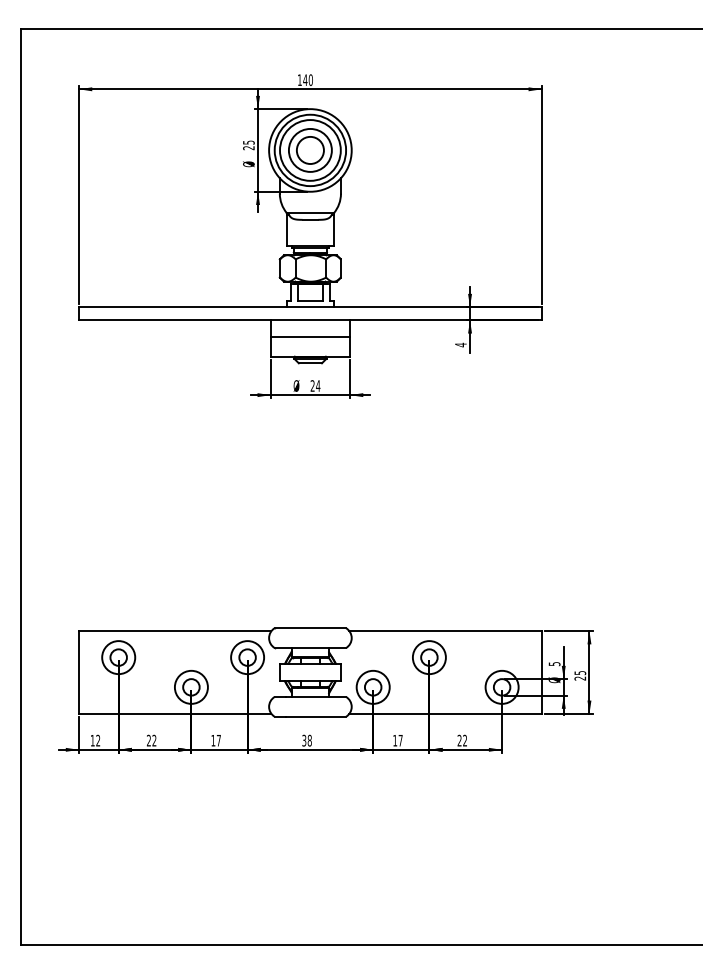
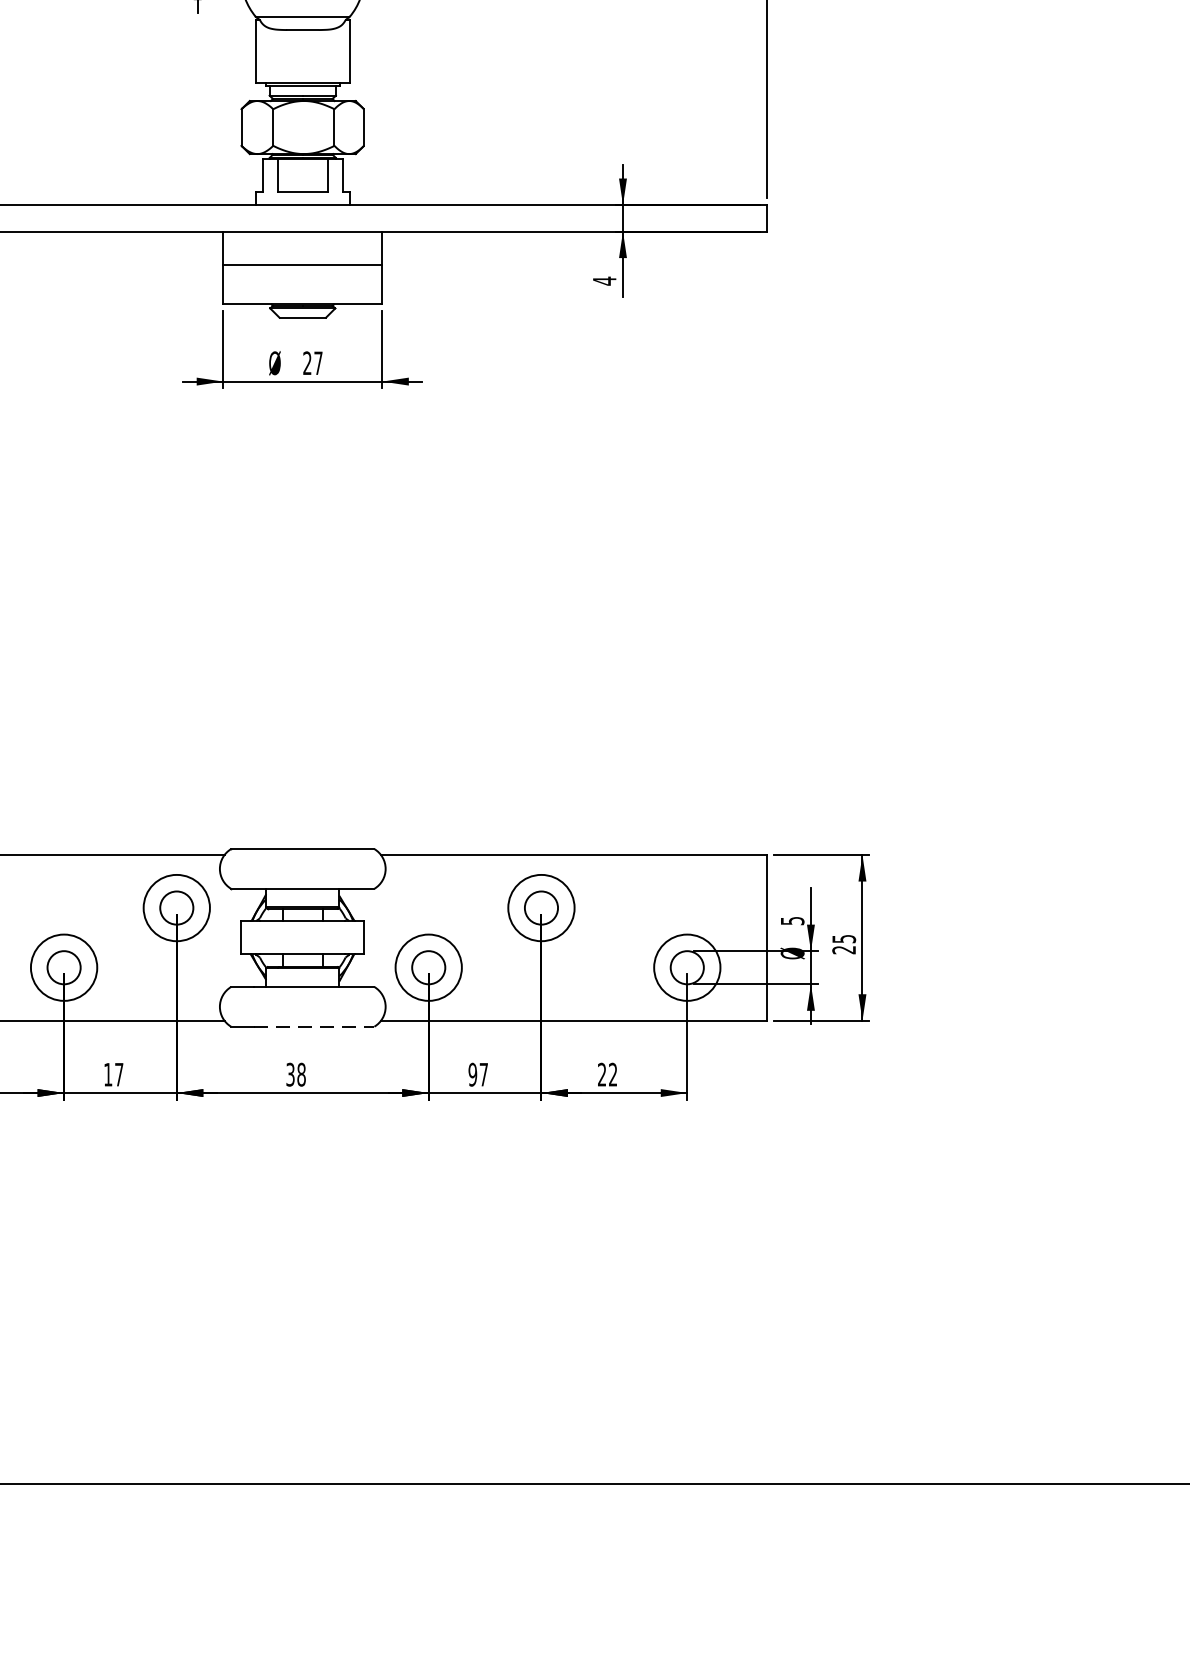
text: (318, 385) -> (319, 362), 24 -> 27
line: (316, 716) -> (314, 1026), solid -> dashed
text: (395, 740) -> (473, 1074), 17 -> 97

